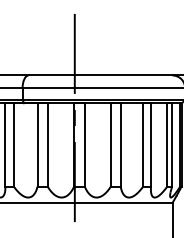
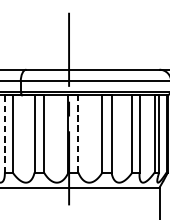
line: (5, 144) -> (4, 133), solid -> dashed
line: (84, 144) -> (78, 133), solid -> dashed

